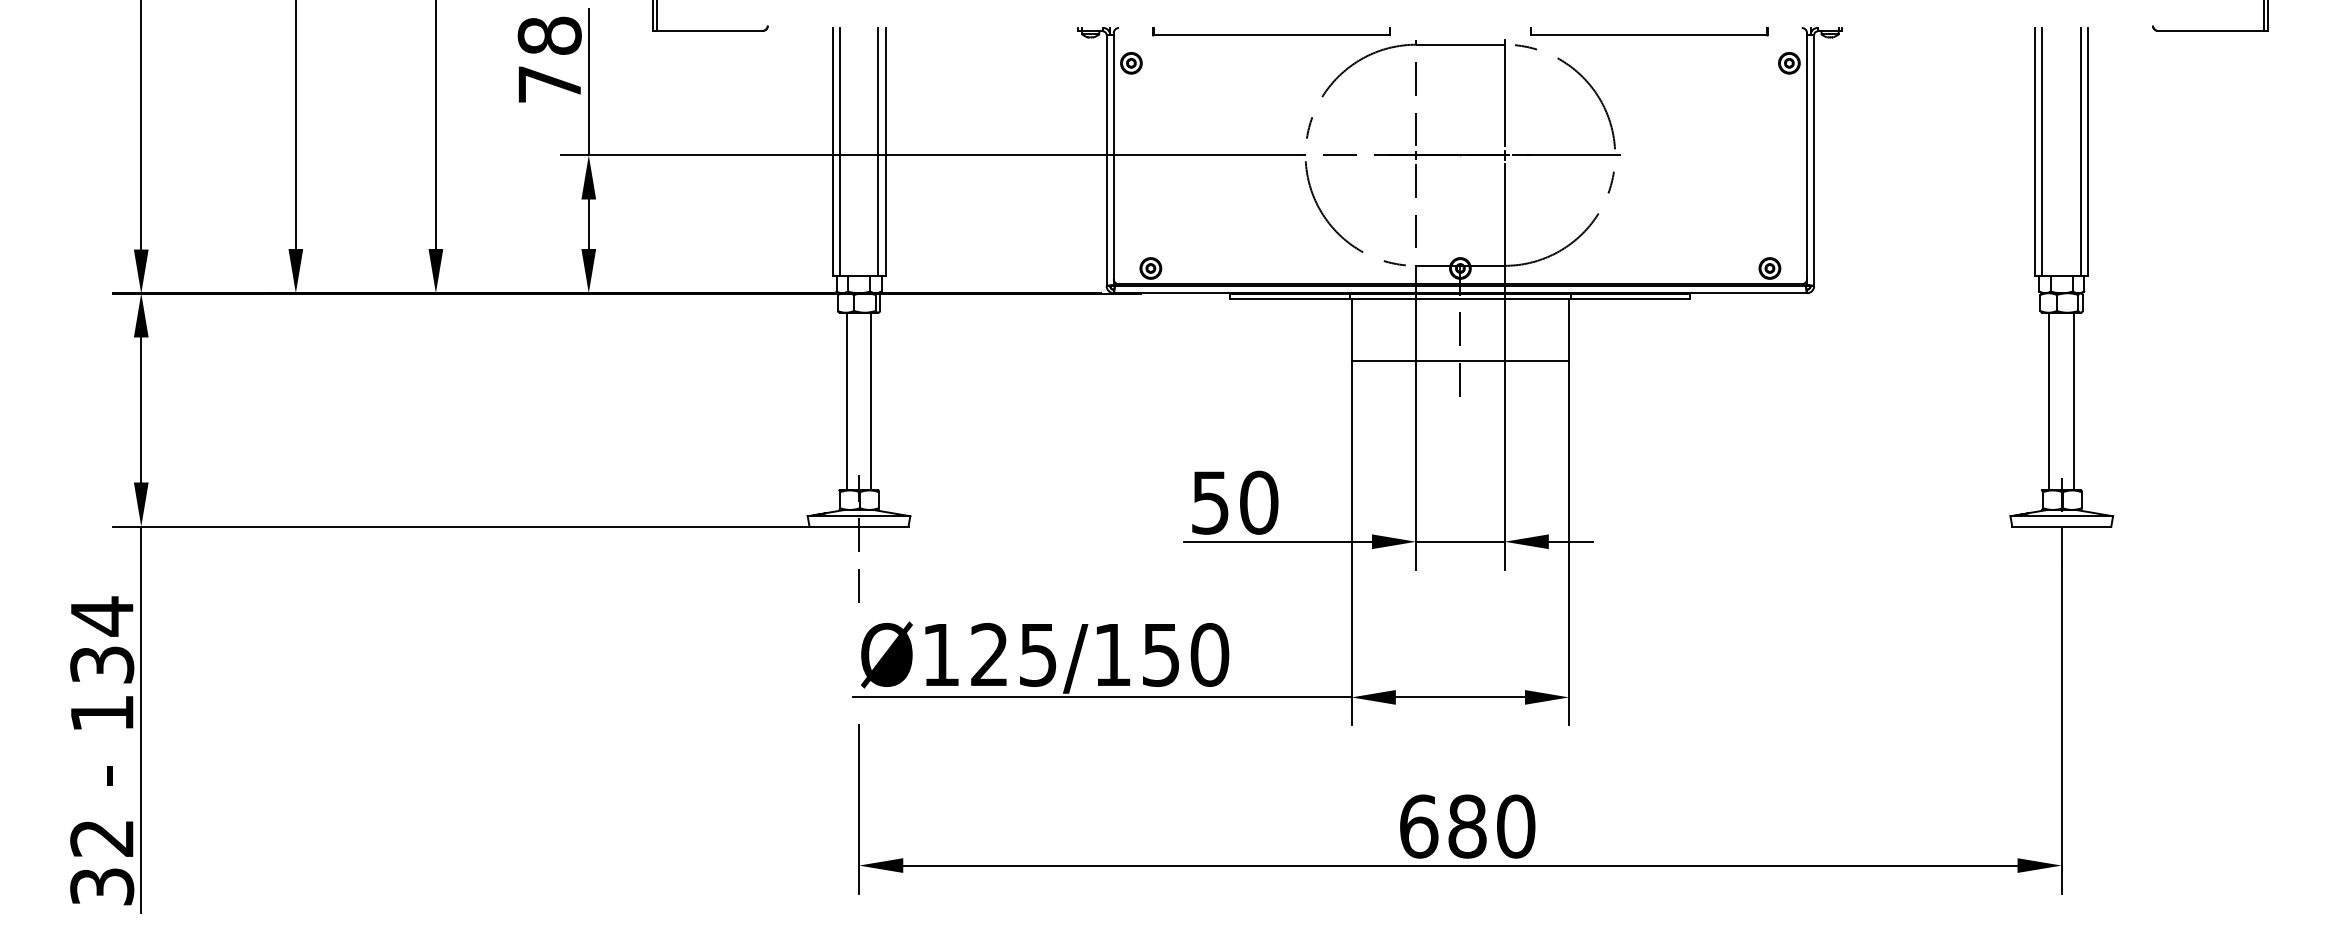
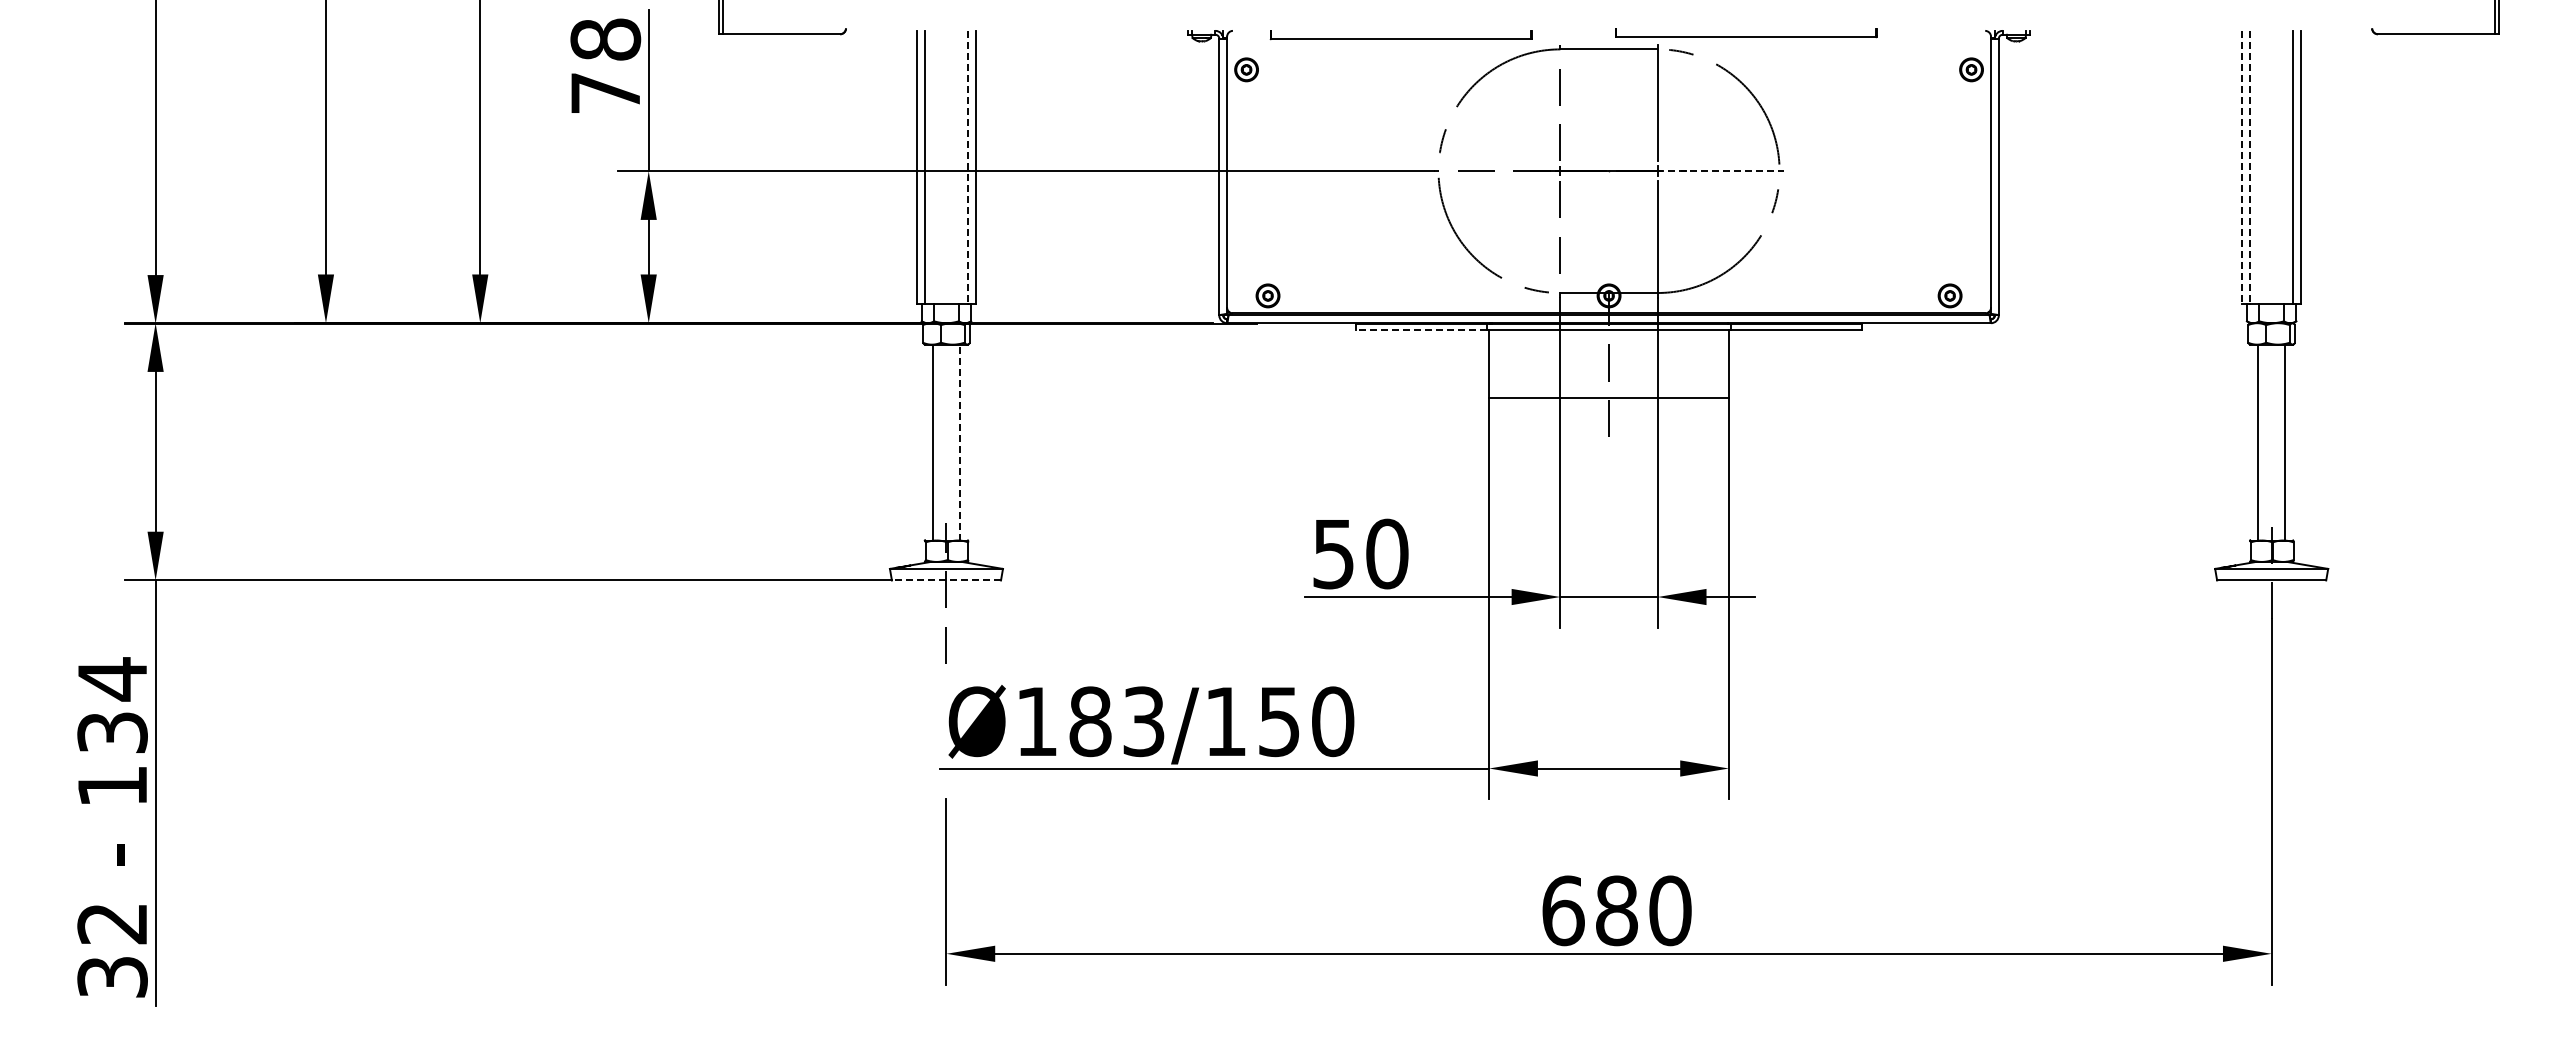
part: (1649, 32) -> (1746, 33), moved
line: (878, 151) -> (967, 167), solid -> dashed
line: (2035, 151) -> (2242, 167), solid -> dashed
line: (2042, 151) -> (2250, 167), solid -> dashed
line: (1566, 155) -> (1726, 171), solid -> dashed
line: (1290, 299) -> (1421, 330), solid -> dashed
line: (871, 401) -> (960, 442), solid -> dashed
line: (859, 526) -> (946, 580), solid -> dashed
text: (1013, 654) -> (1116, 721), Ø125/150 -> Ø183/150

